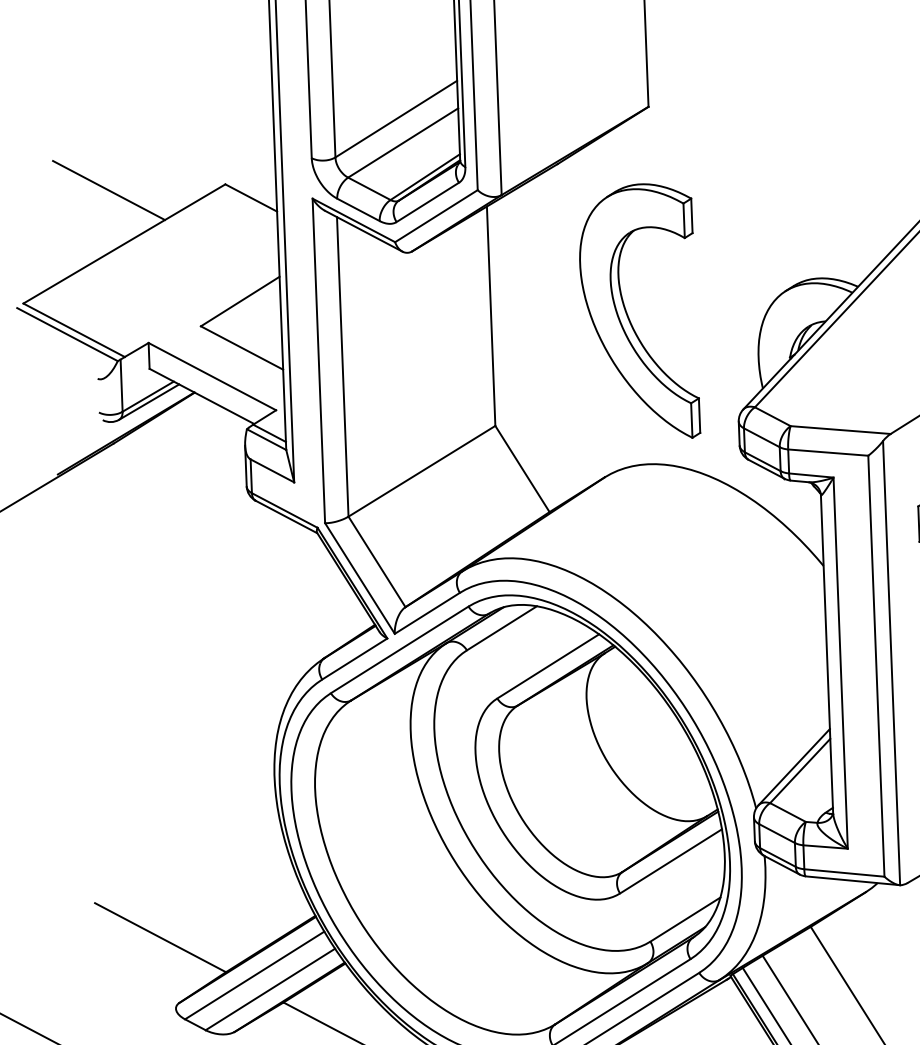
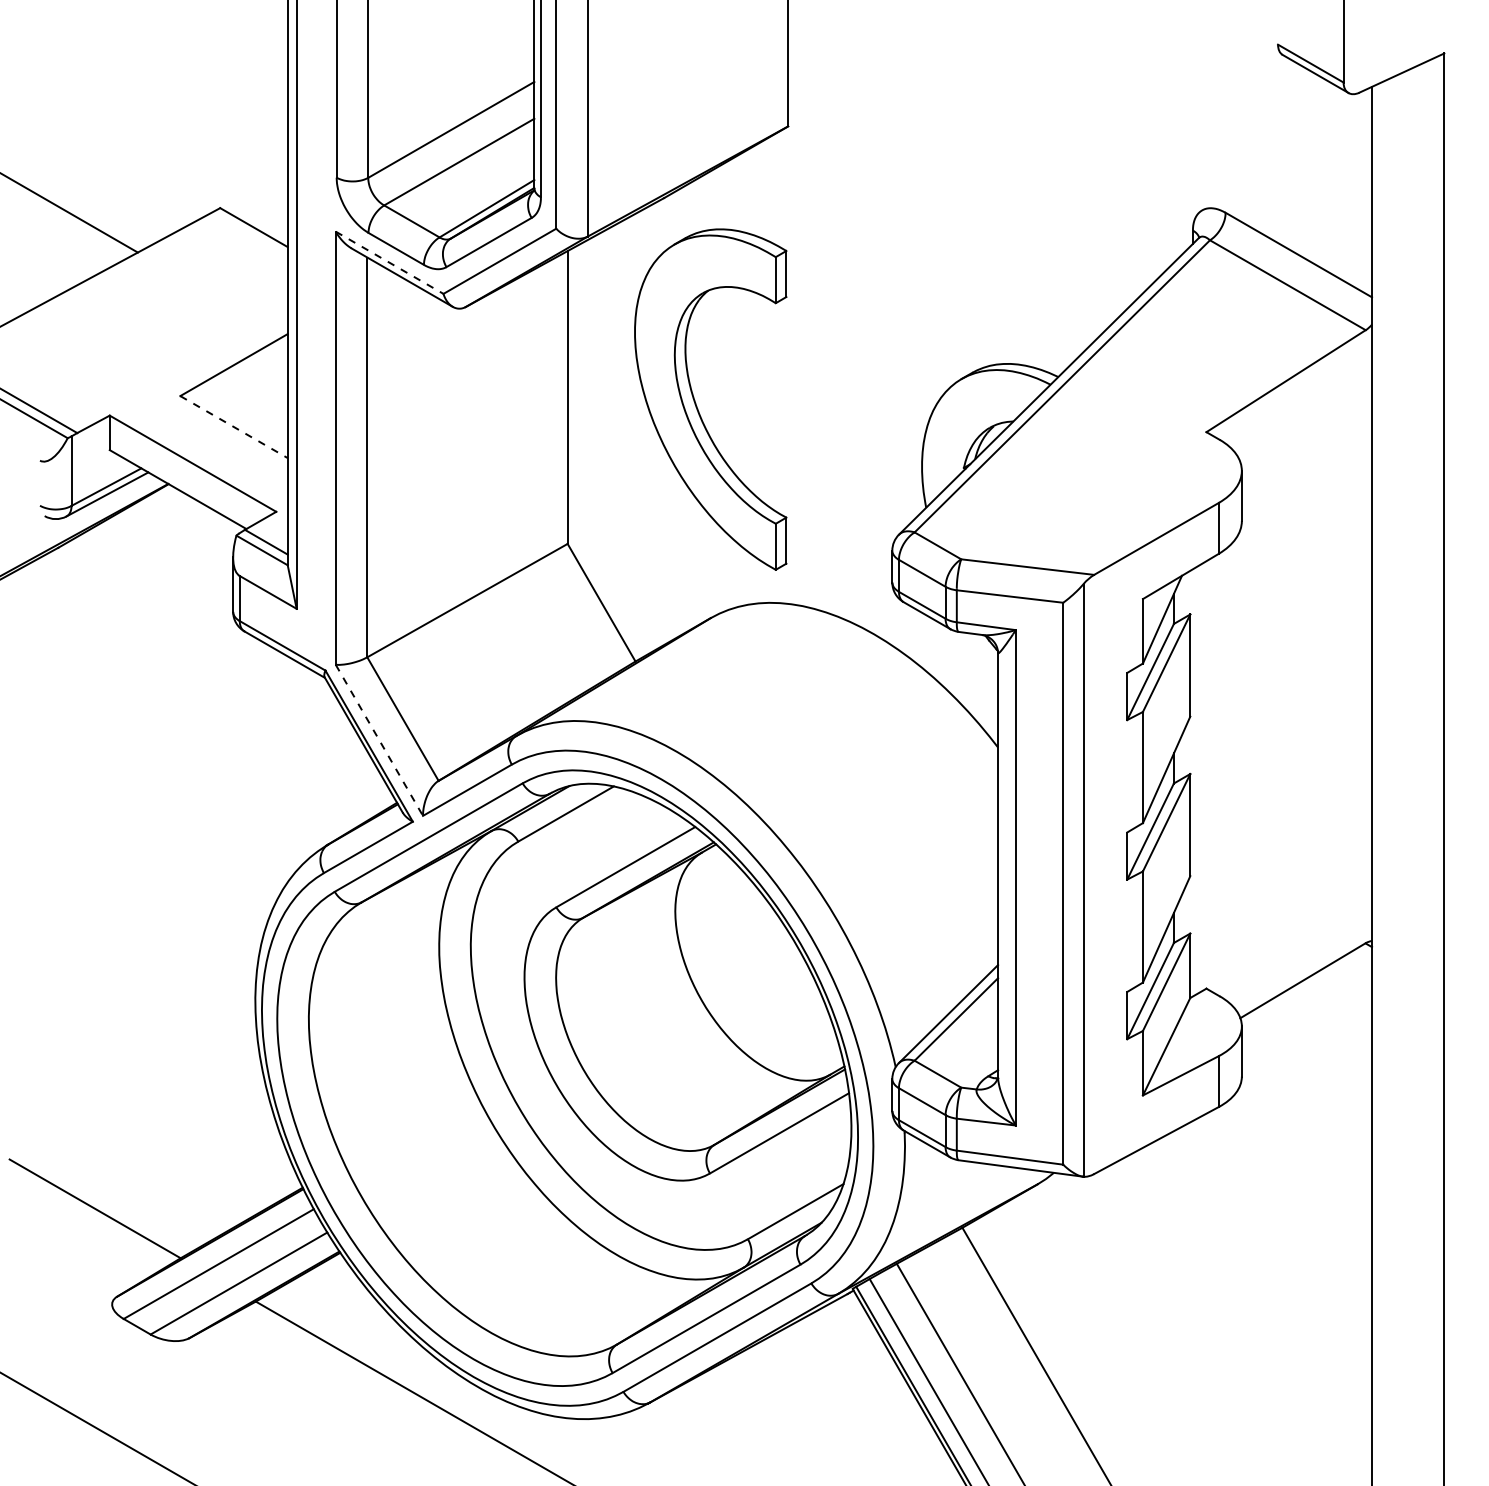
line: (354, 220) -> (390, 263), solid -> dashed
part: (628, 315) -> (696, 403), moved
line: (242, 348) -> (234, 427), solid -> dashed
line: (360, 578) -> (379, 740), solid -> dashed

